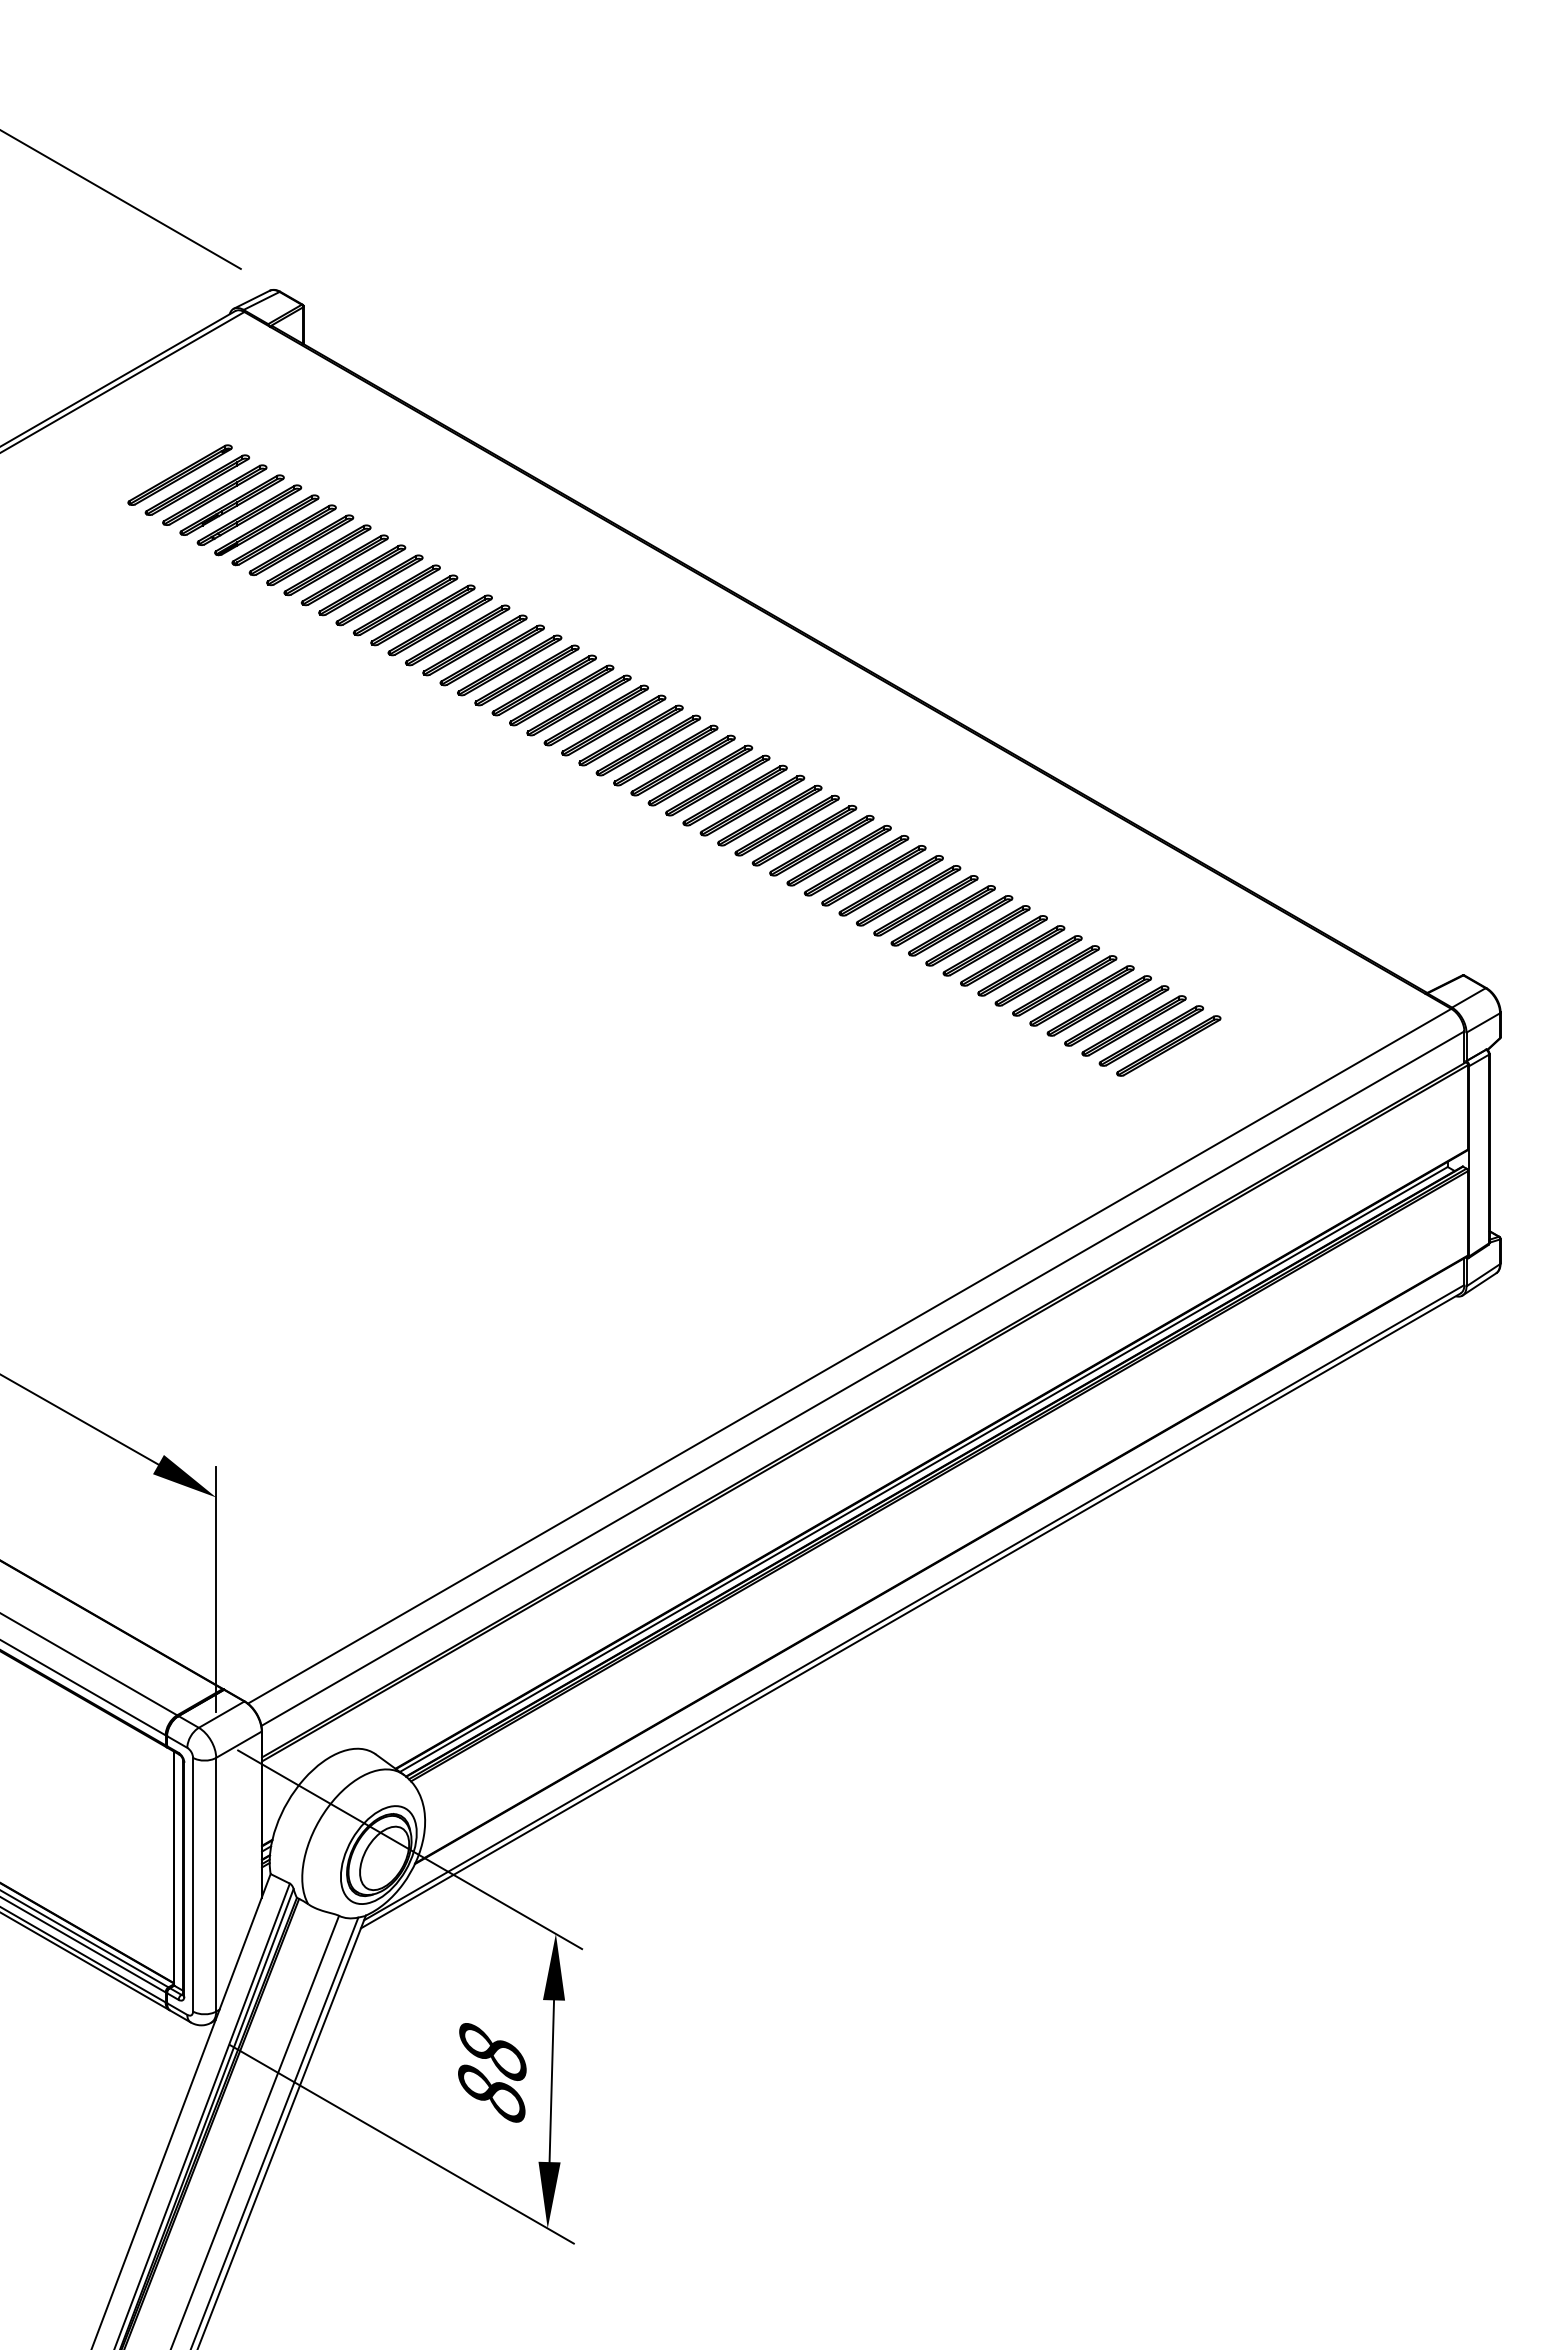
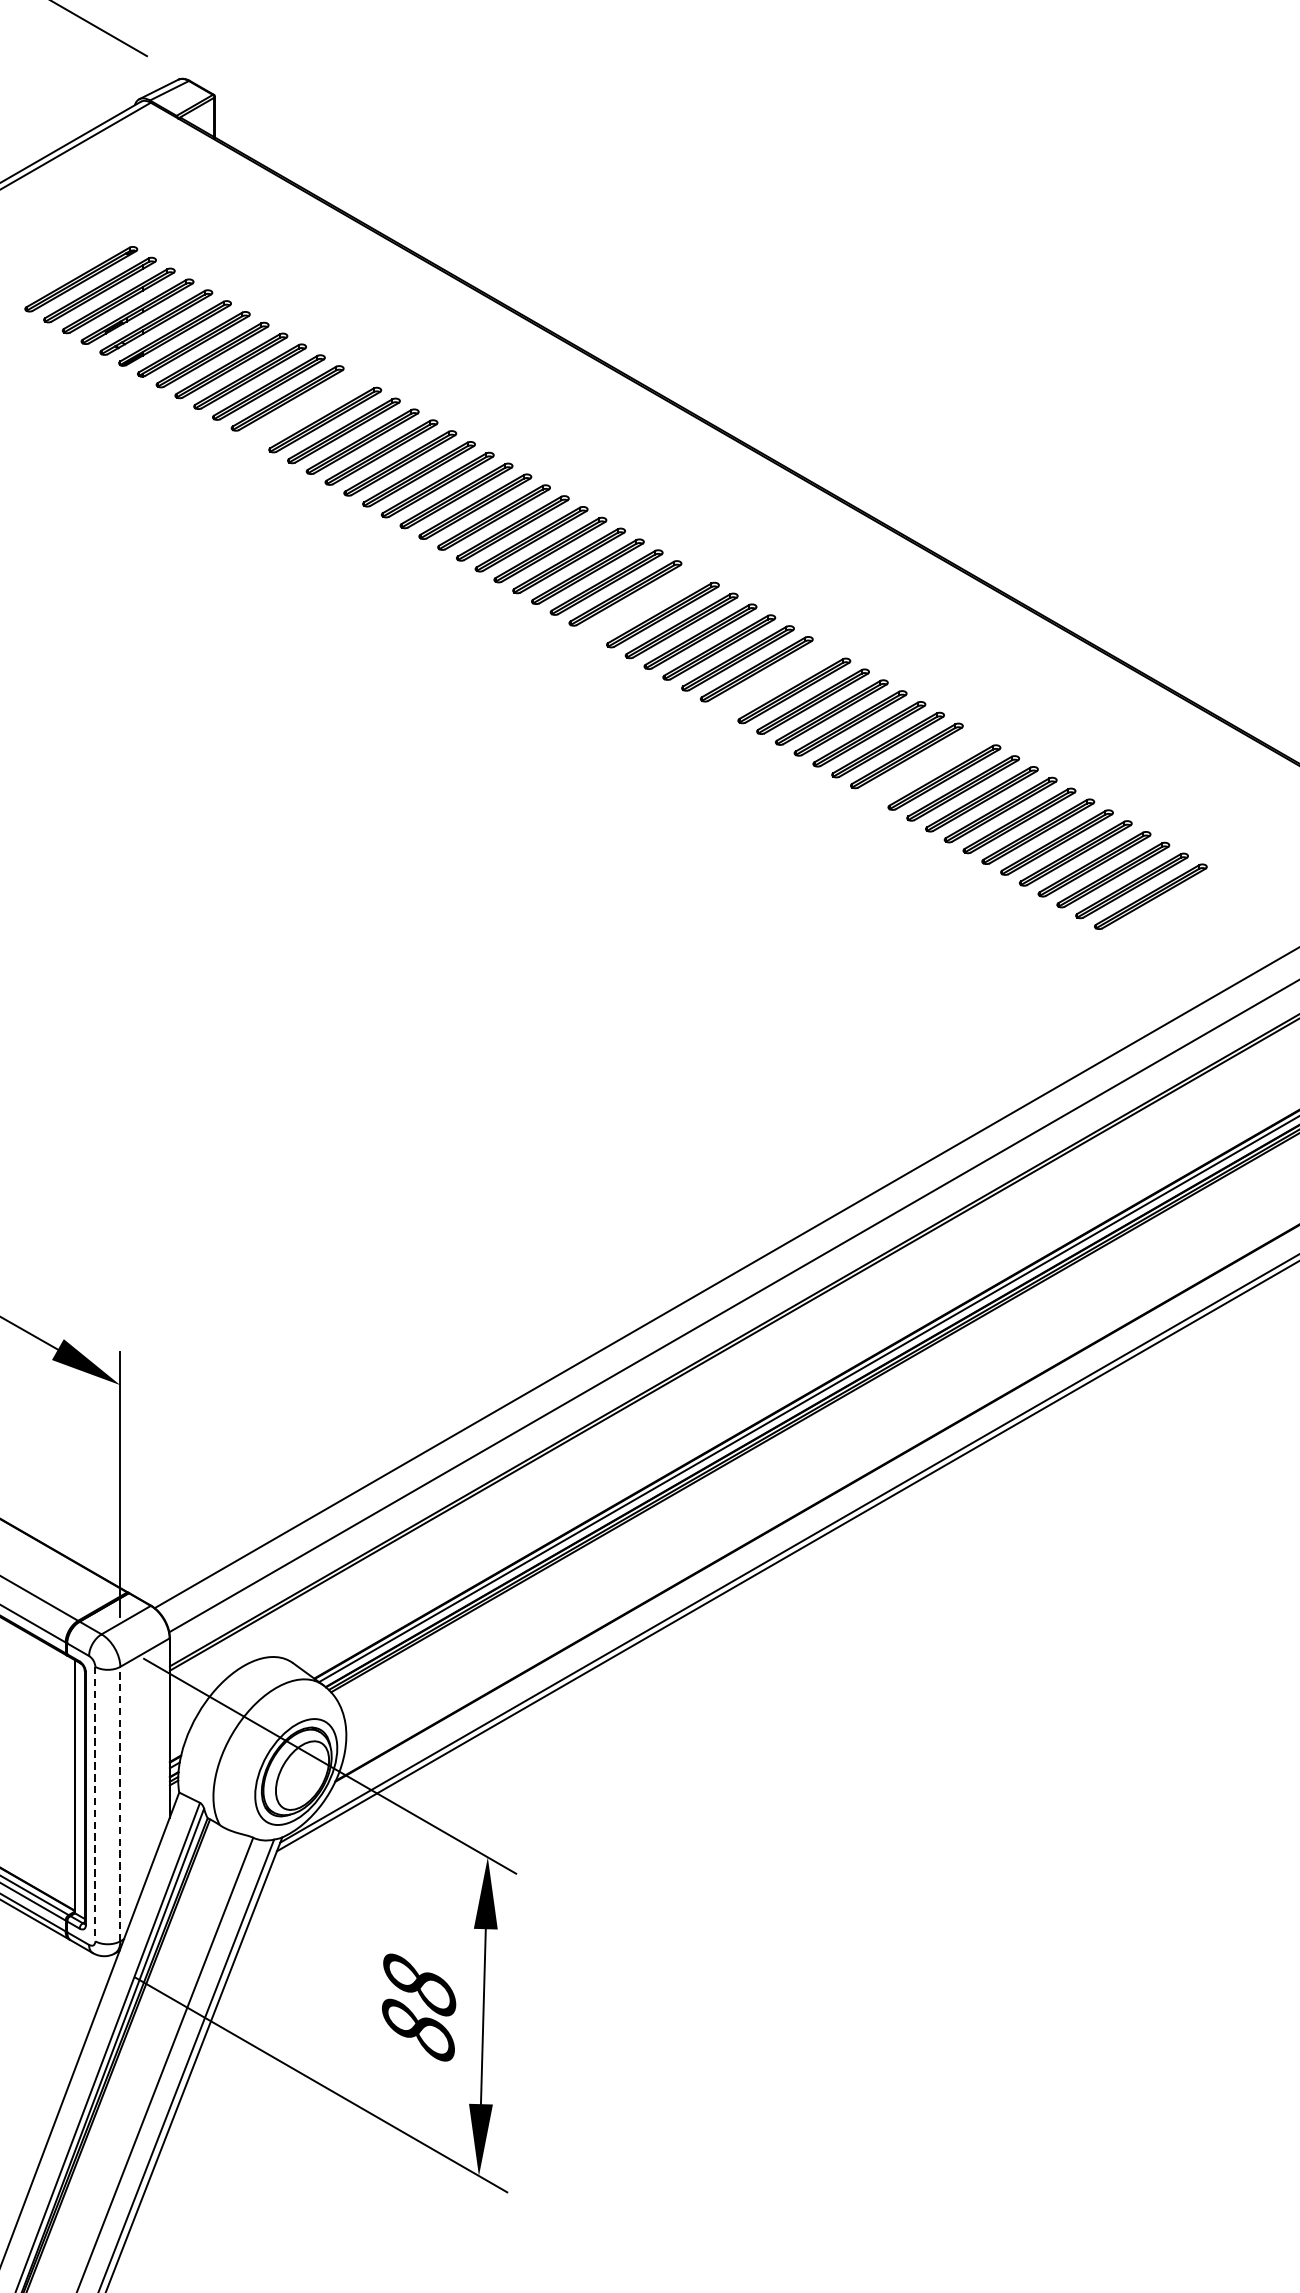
part: (387, 595) -> (305, 409), removed
part: (700, 775) -> (644, 604), removed
part: (821, 845) -> (775, 679), removed
part: (960, 925) -> (925, 766), removed
line: (193, 1884) -> (95, 1803), solid -> dashed
line: (216, 1884) -> (120, 1803), solid -> dashed

